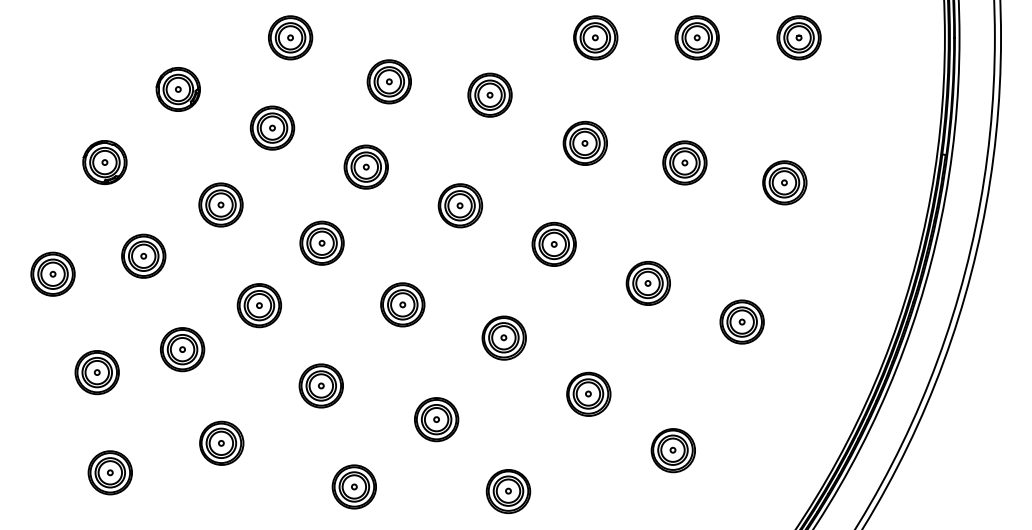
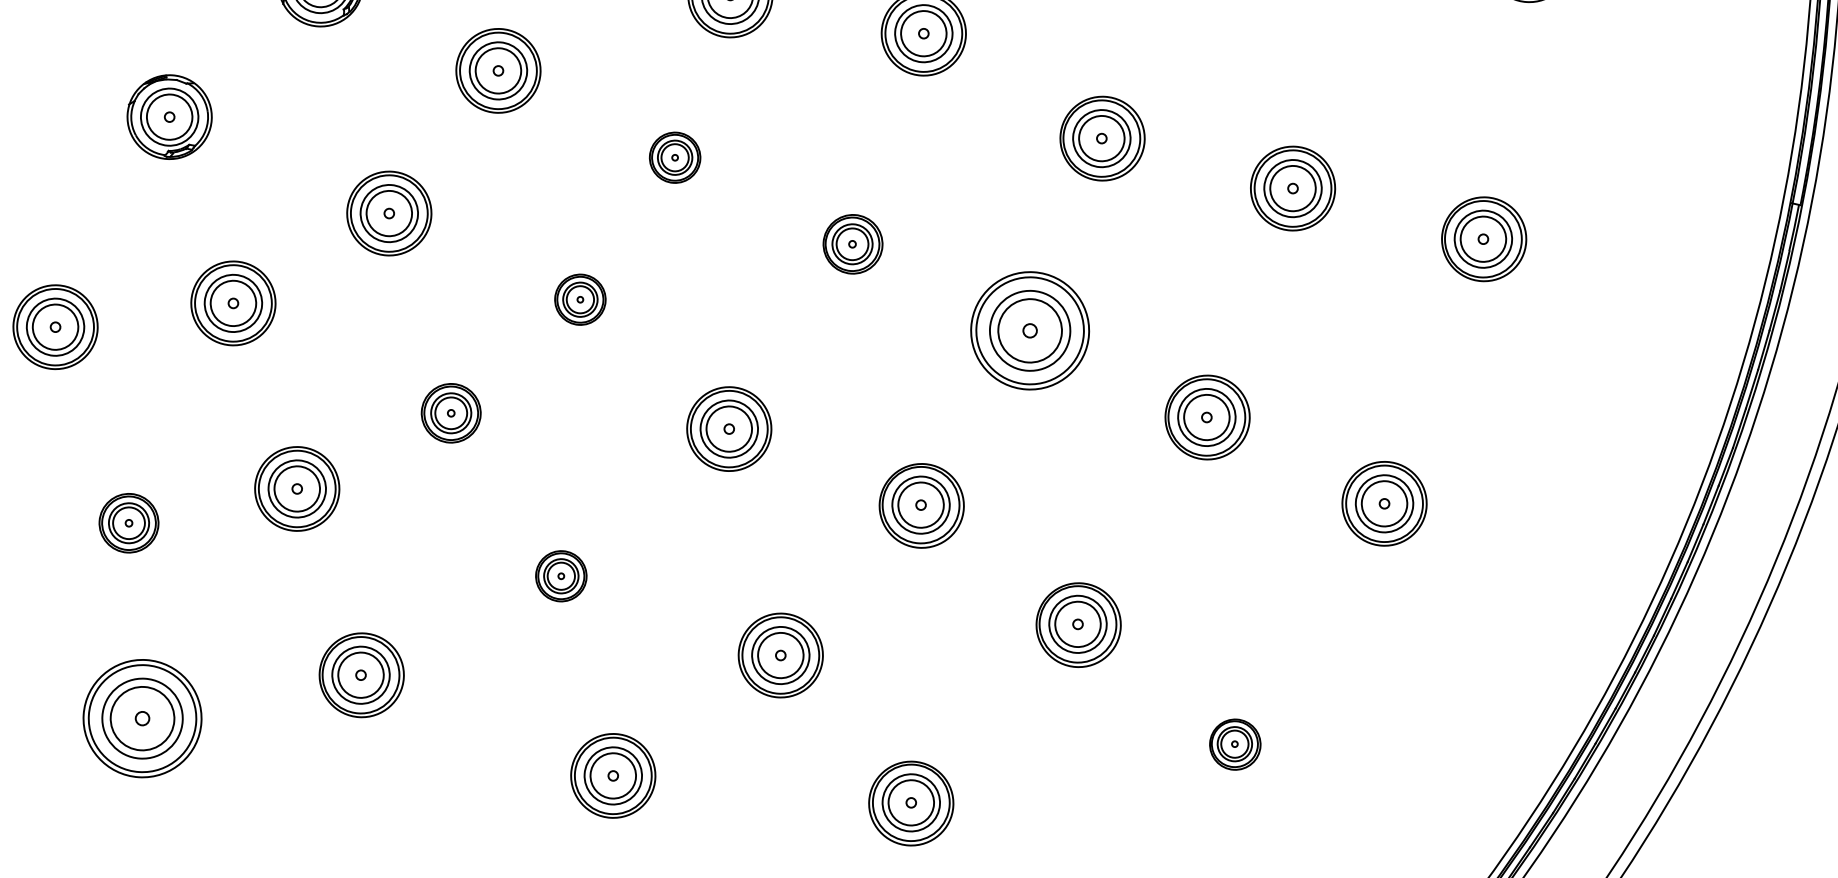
part: (365, 166) -> (673, 156), size x0.6
part: (460, 205) -> (853, 243), size x0.7
part: (321, 242) -> (579, 298), size x0.6
part: (553, 243) -> (1028, 328), size x1.4
part: (258, 305) -> (449, 412), size x0.7
part: (96, 372) -> (127, 522), size x0.7
part: (320, 385) -> (560, 575), size x0.6
part: (672, 450) -> (1233, 744), size x0.6
part: (109, 472) -> (140, 718), size x1.4

